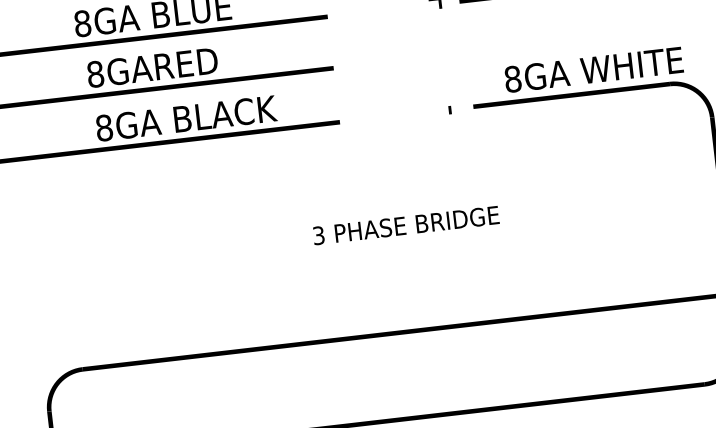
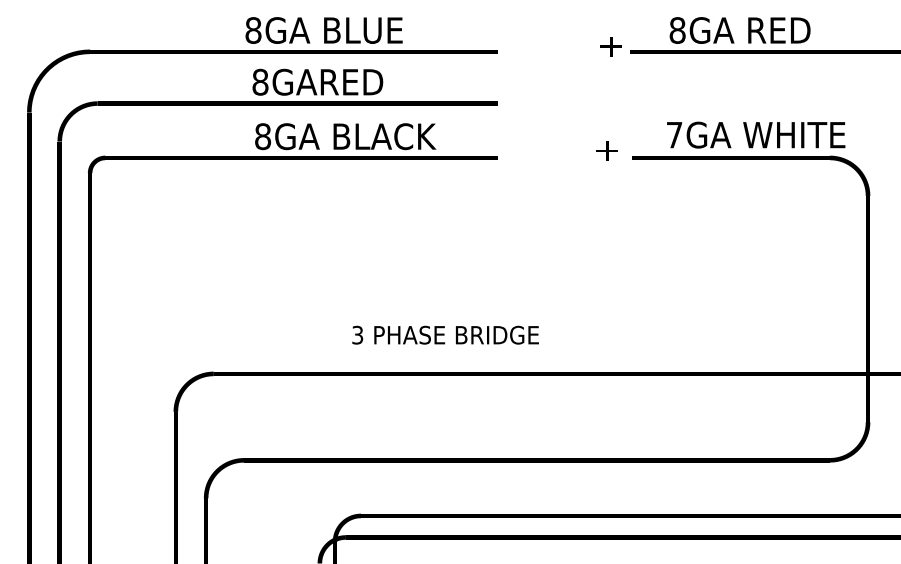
text: (512, 78) -> (674, 134), 8GA -> 7GA
text: (447, 103) -> (606, 151), - -> +
text: (405, 224) -> (445, 334), moved

